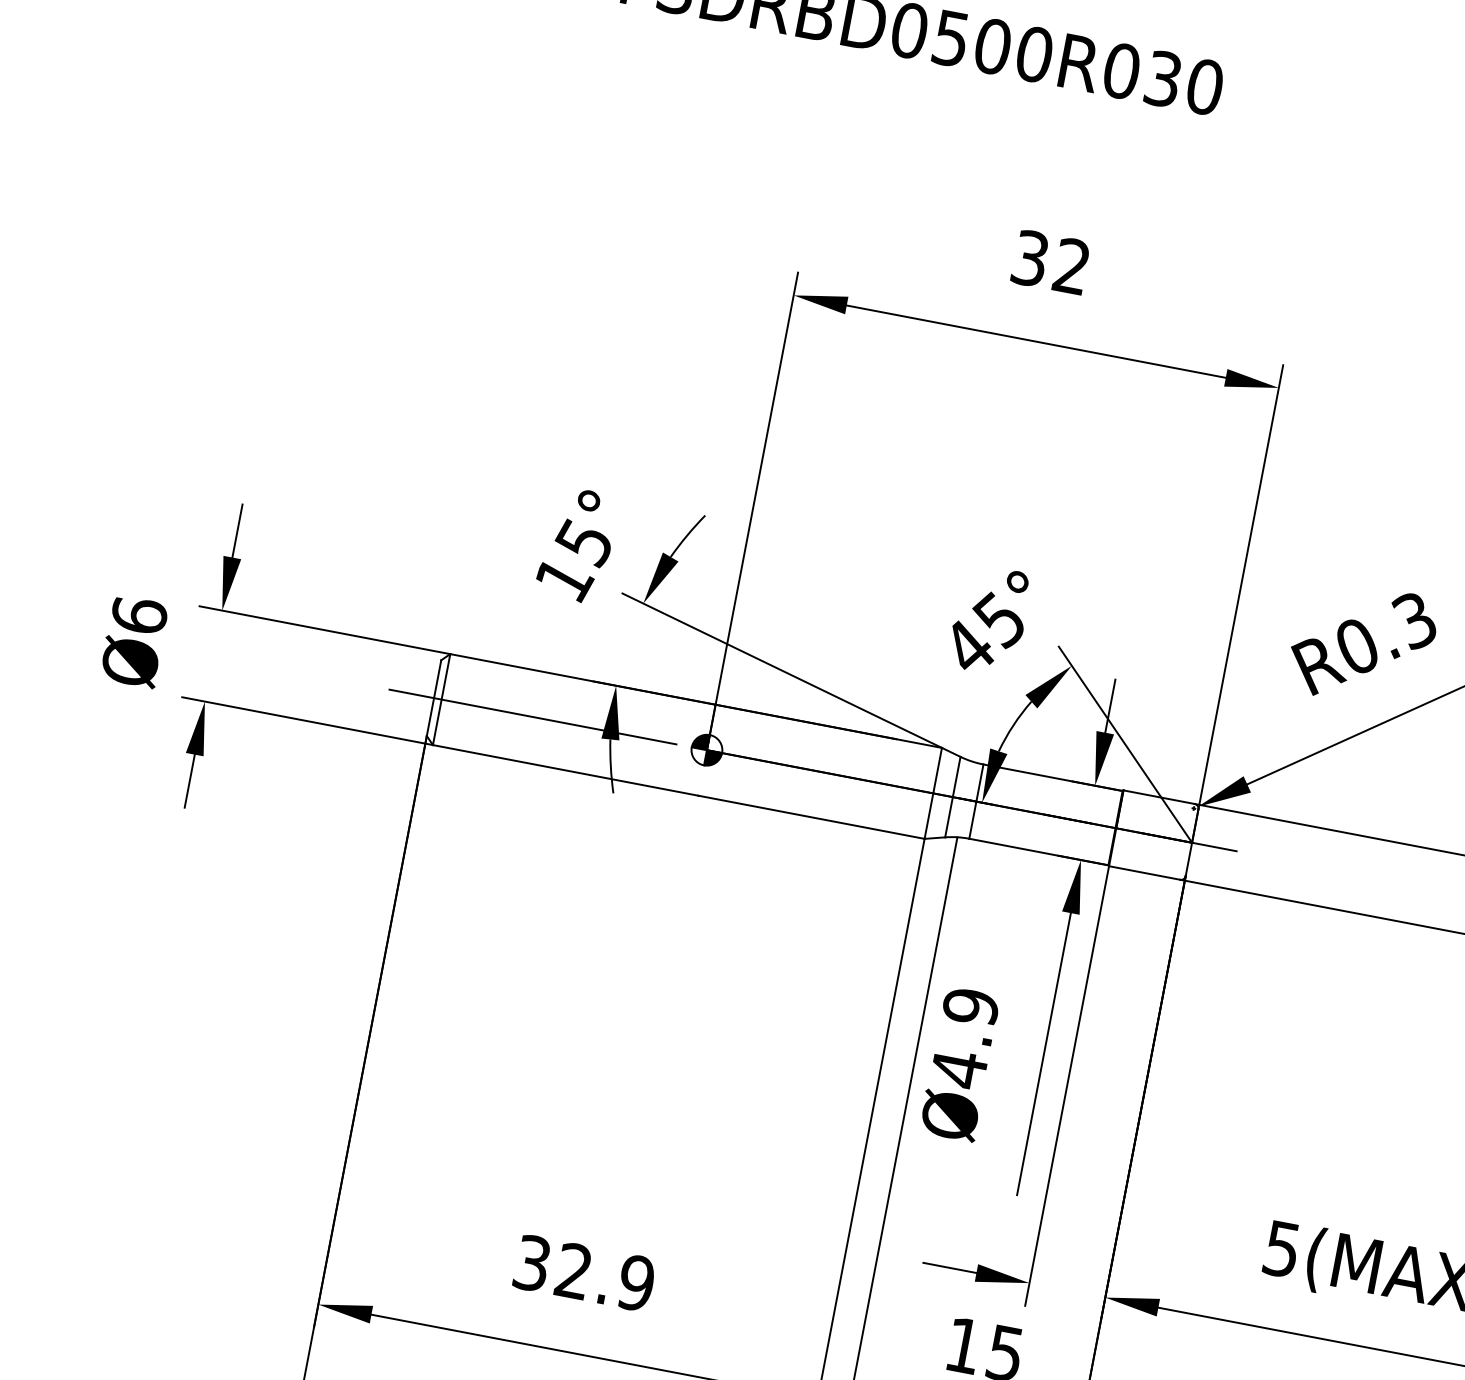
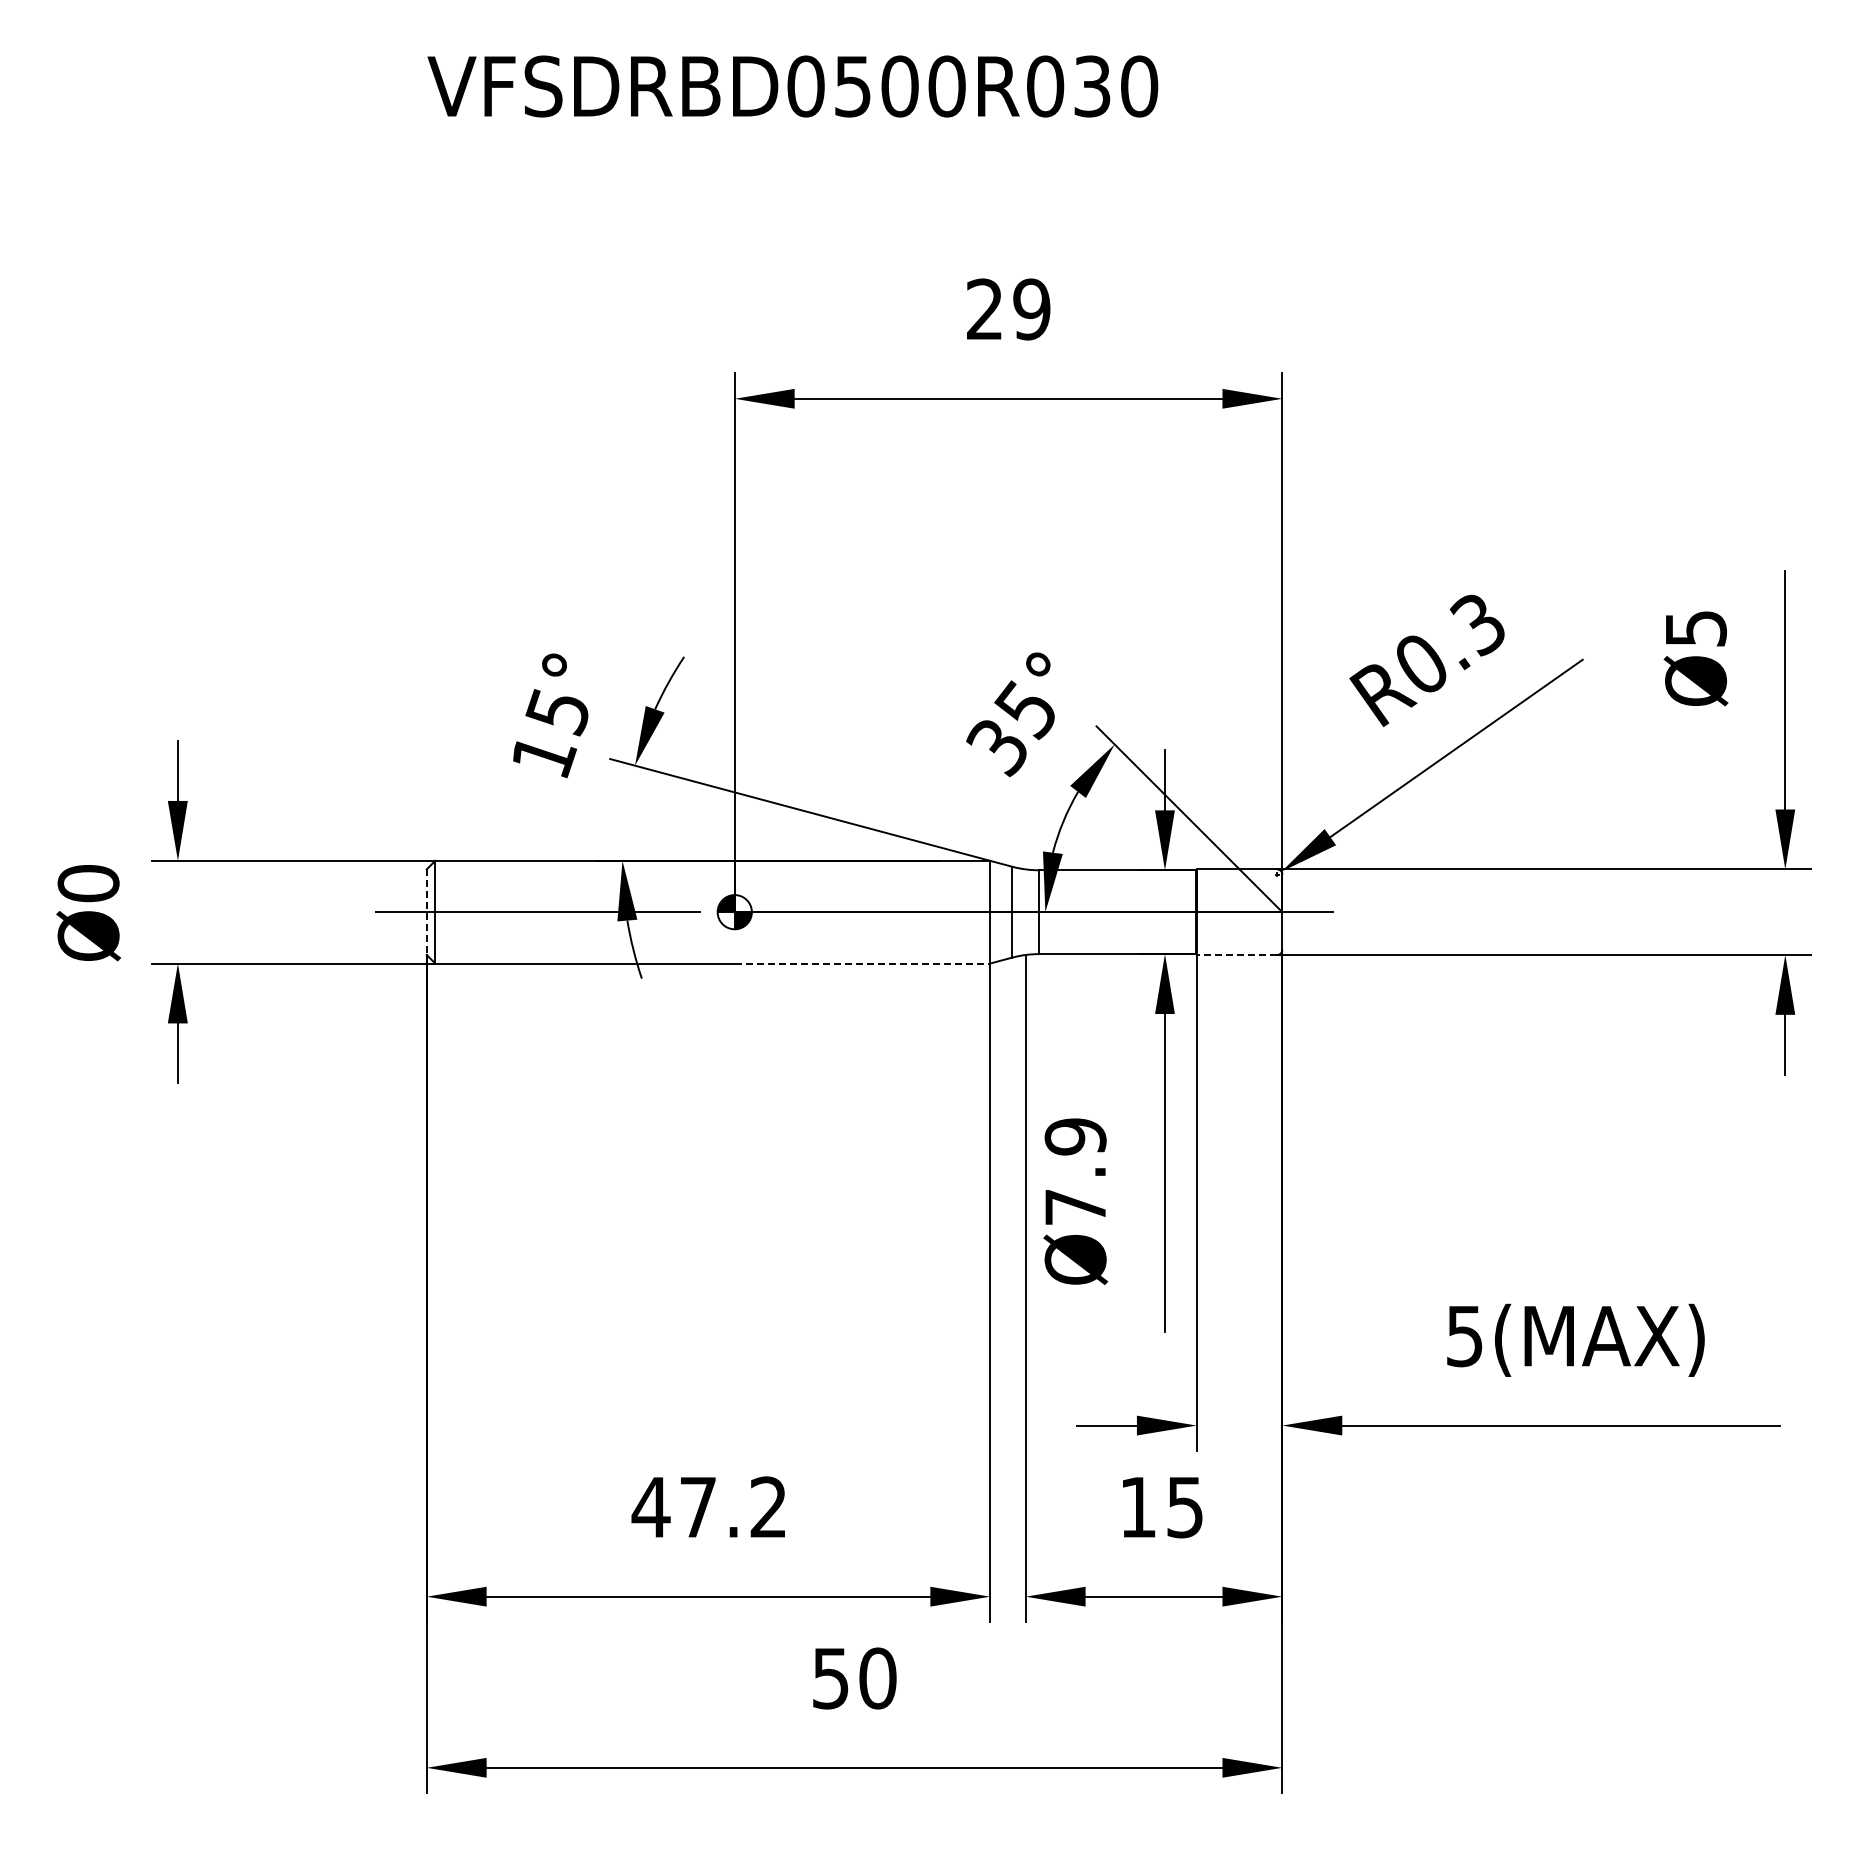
text: (1051, 262) -> (1008, 309), 32 -> 29
text: (139, 615) -> (88, 883), Ø6 -> Ø0
text: (967, 648) -> (997, 747), 45° -> 35°
line: (433, 698) -> (426, 912), solid -> dashed
line: (811, 817) -> (862, 963), solid -> dashed
line: (1144, 872) -> (1236, 954), solid -> dashed
text: (958, 1069) -> (1075, 1207), Ø4.9 -> Ø7.9
text: (583, 1273) -> (709, 1507), 32.9 -> 47.2

